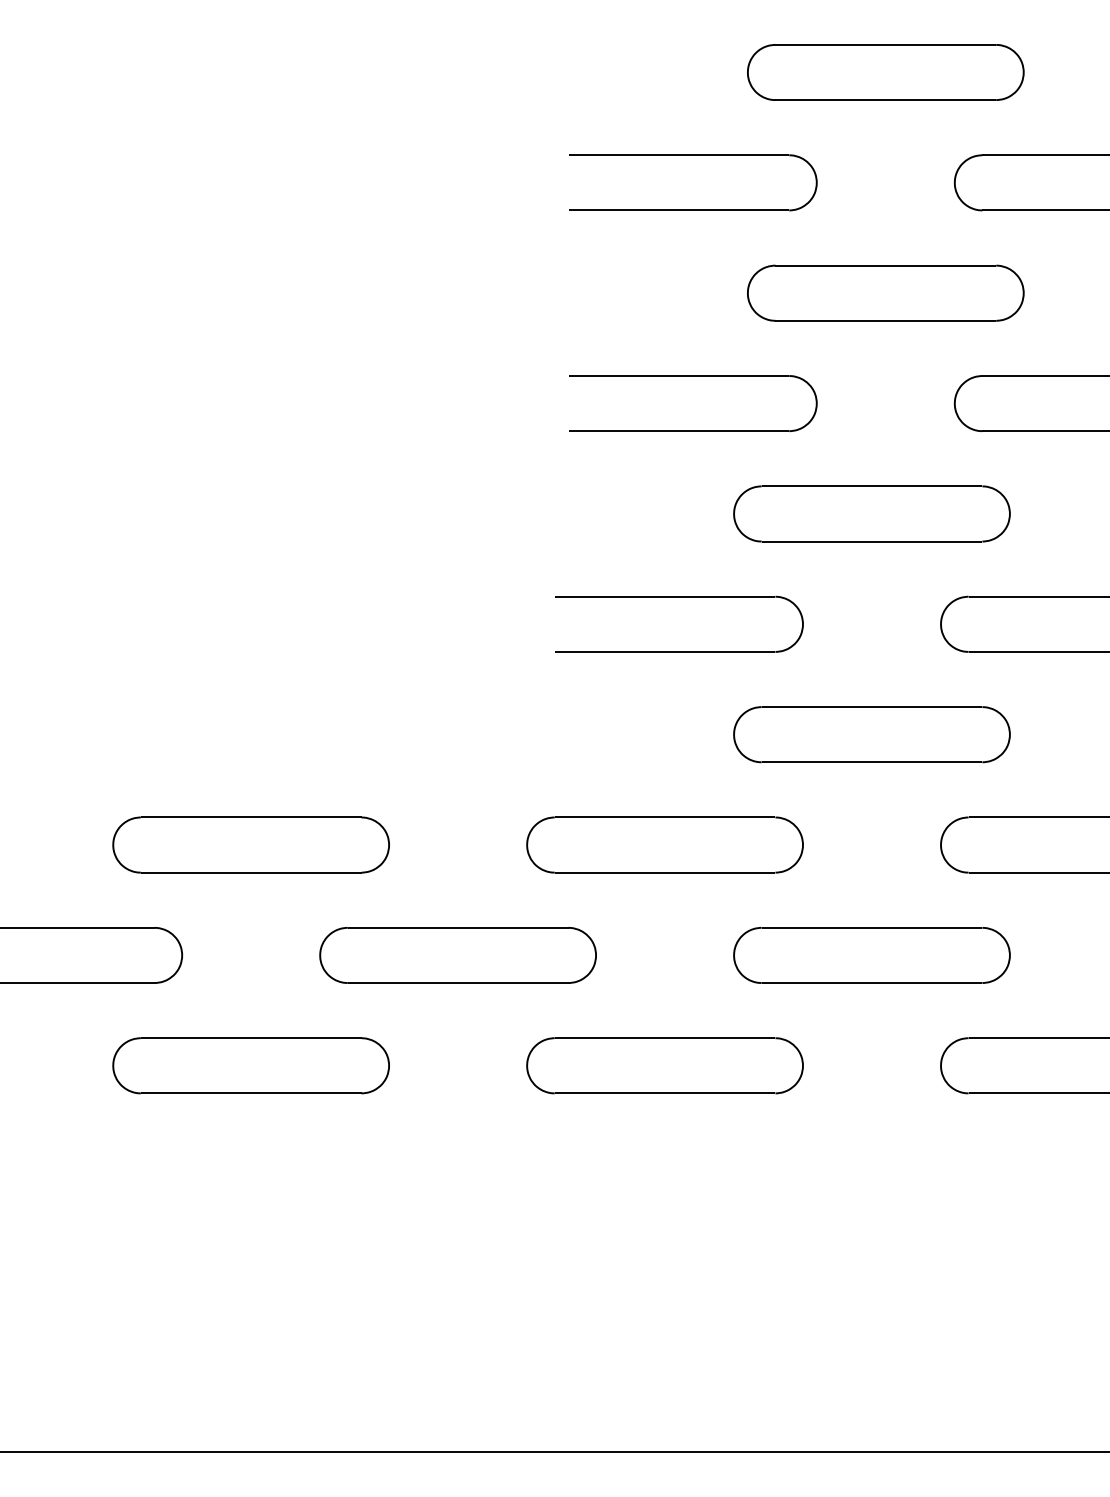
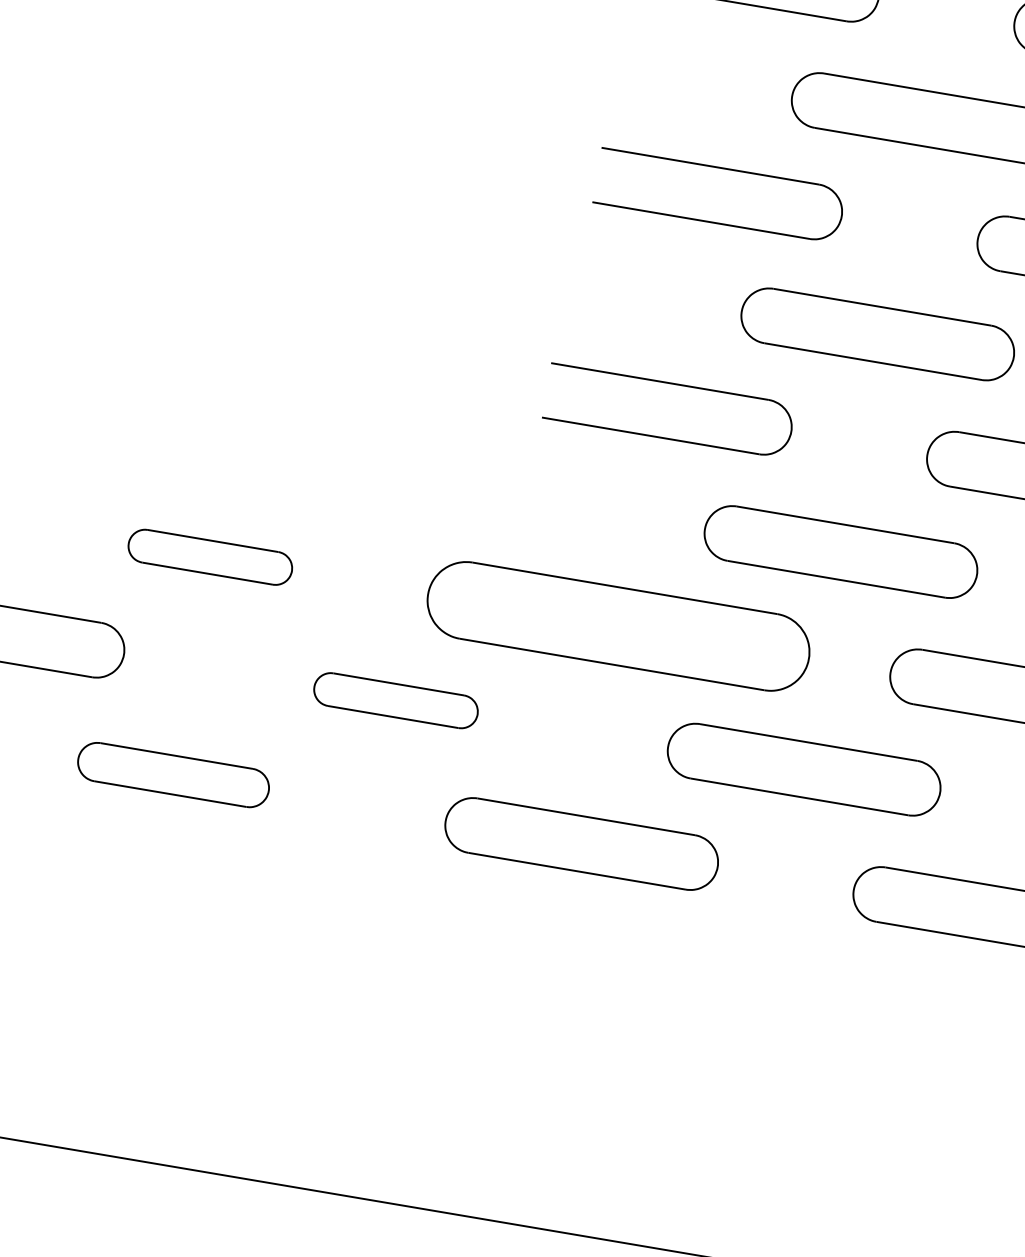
part: (250, 844) -> (209, 556), size x0.6
part: (664, 844) -> (618, 625), size x1.4
part: (457, 955) -> (395, 700), size x0.6
part: (250, 1065) -> (173, 774), size x0.7

